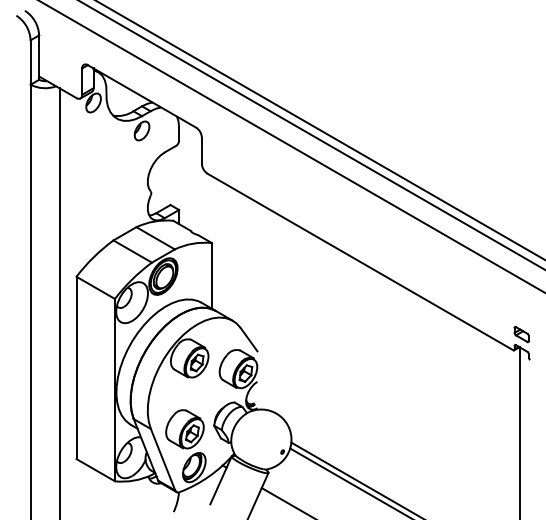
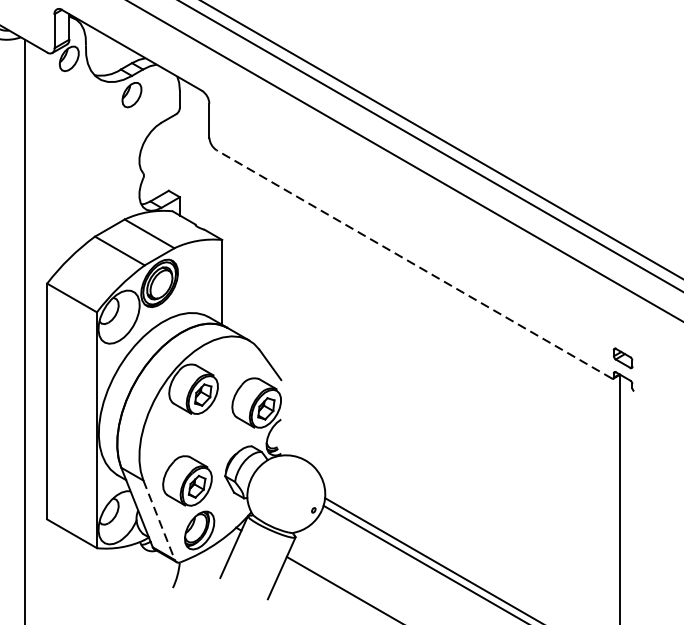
line: (359, 261) -> (413, 263), solid -> dashed
line: (163, 460) -> (159, 521), solid -> dashed

